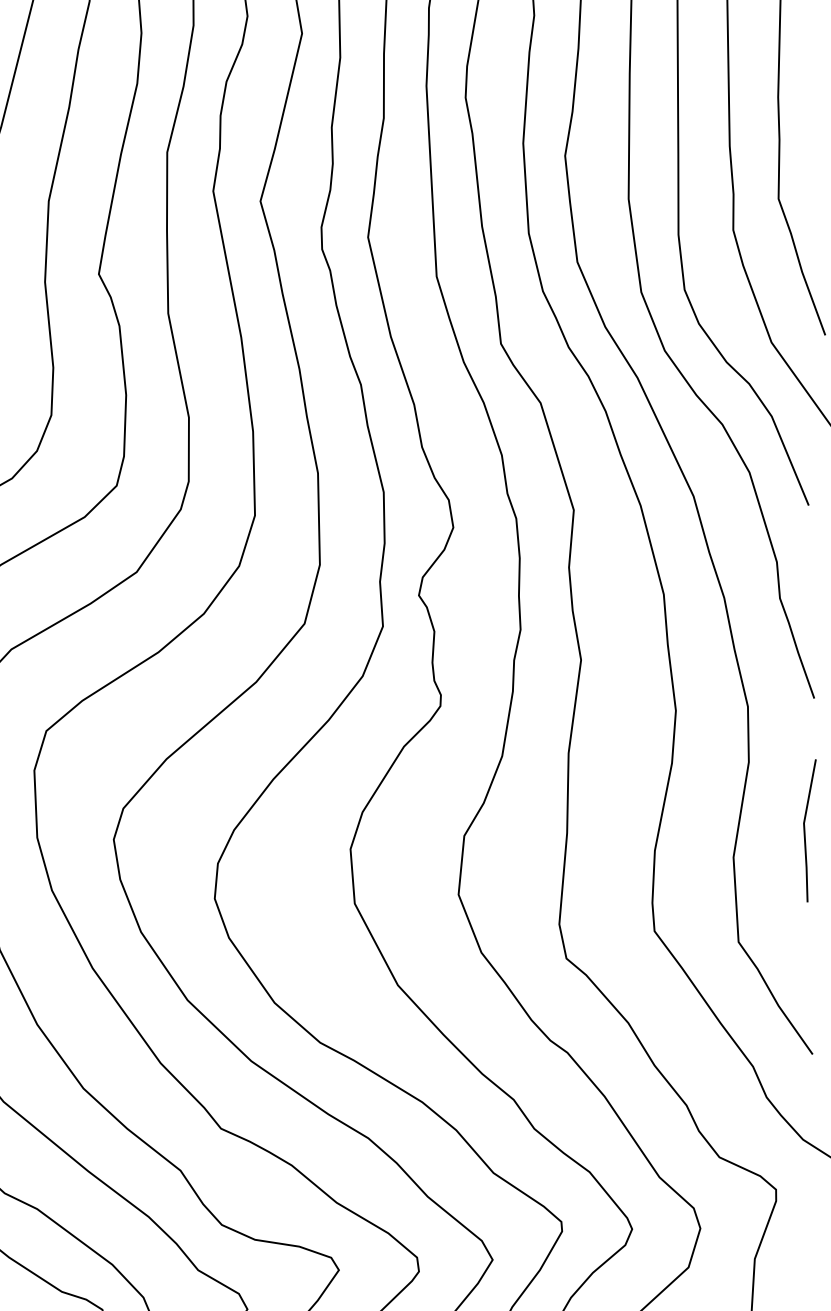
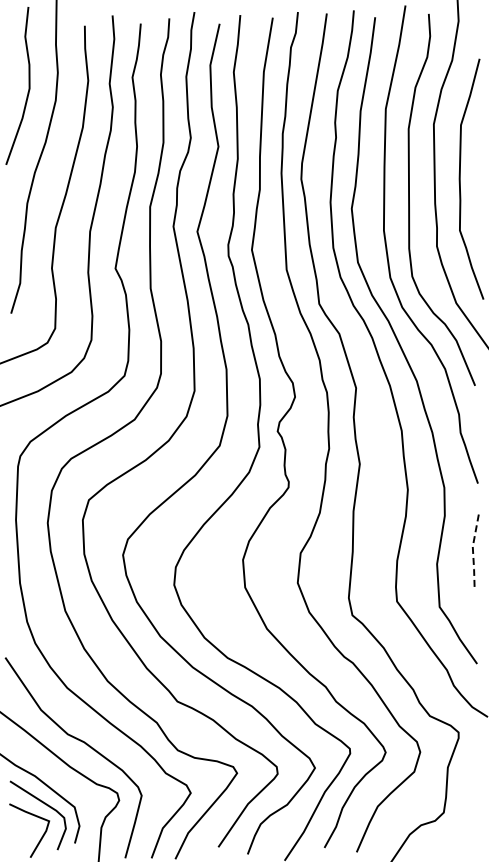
line: (805, 830) -> (473, 550), solid -> dashed

